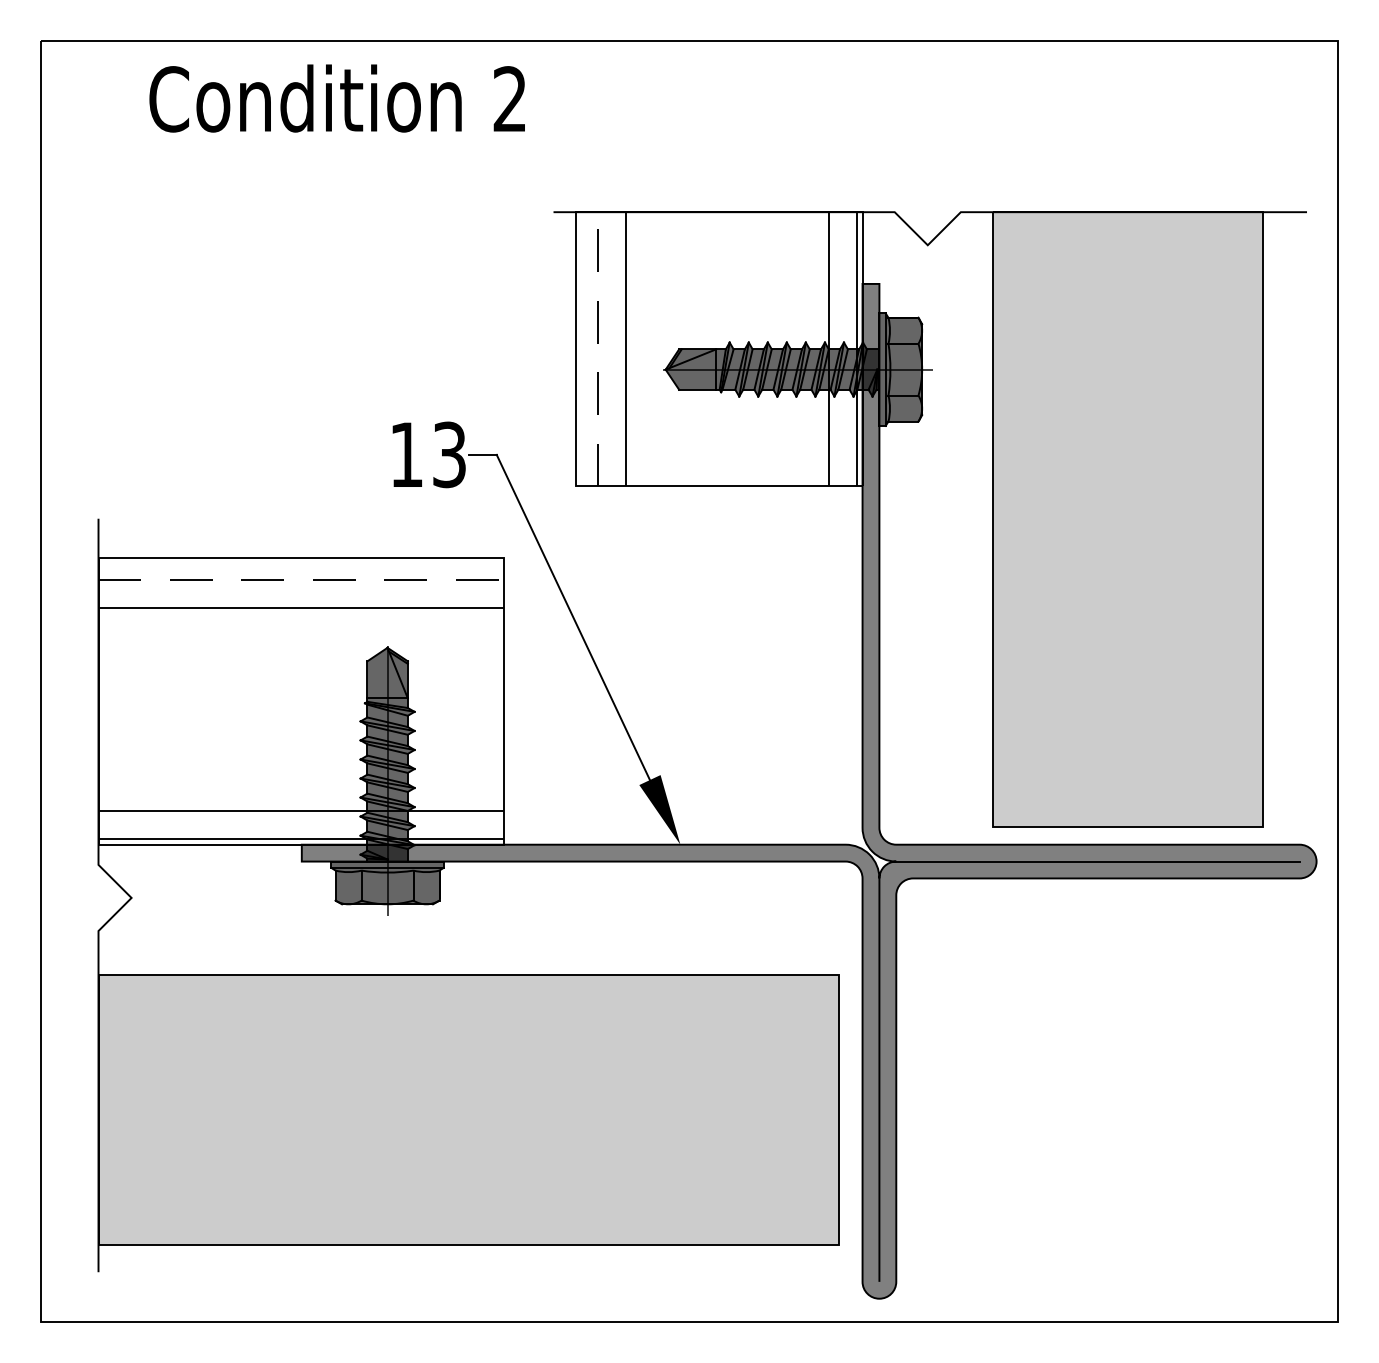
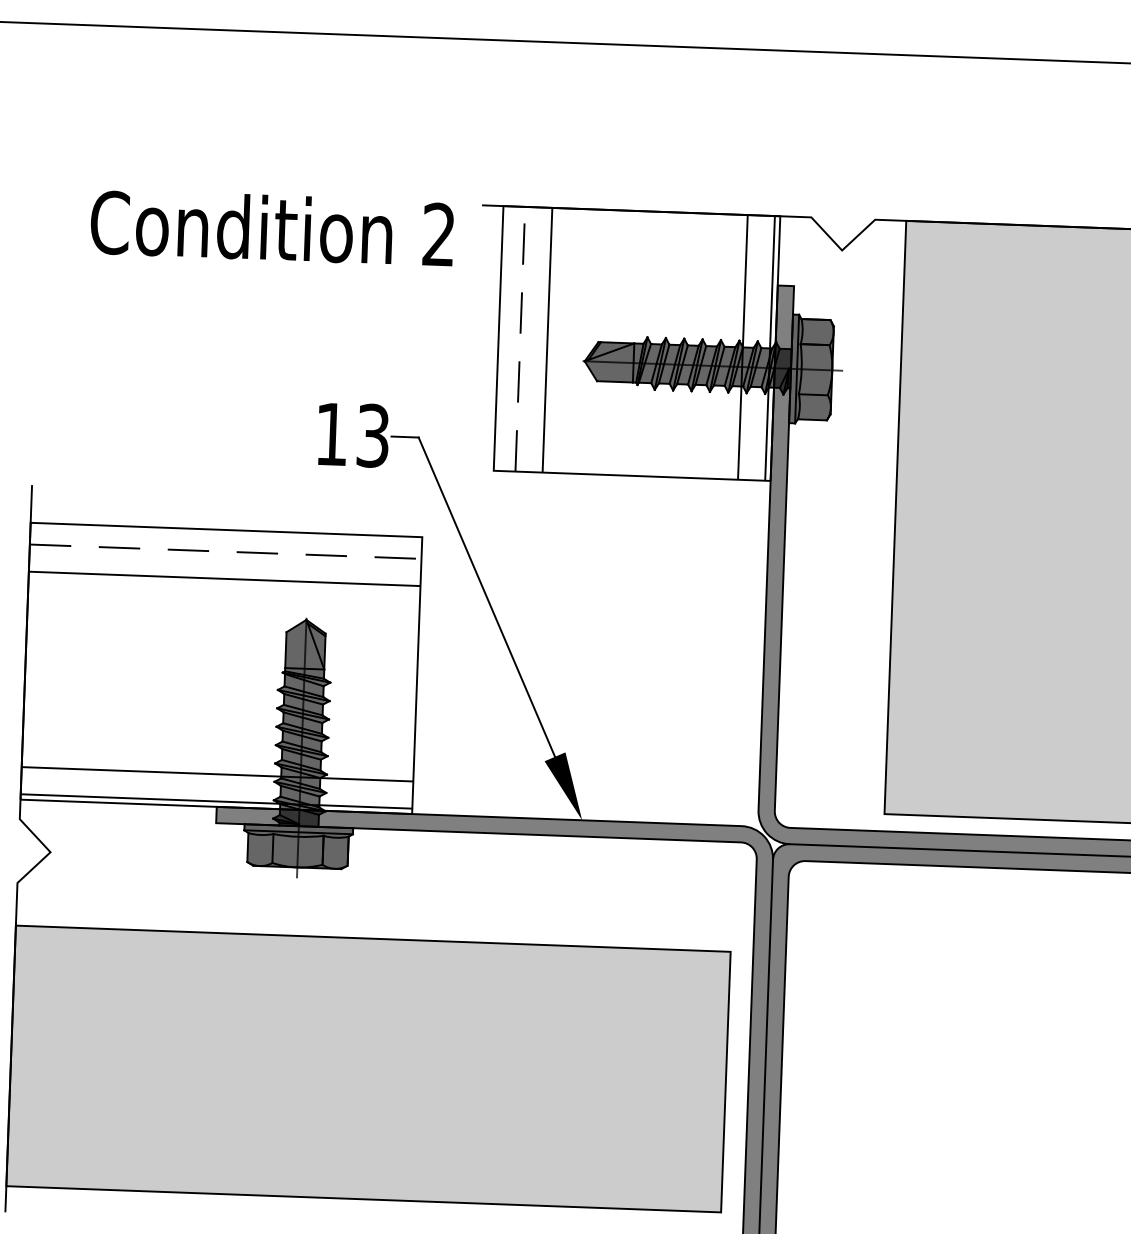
text: (336, 98) -> (271, 227), moved

